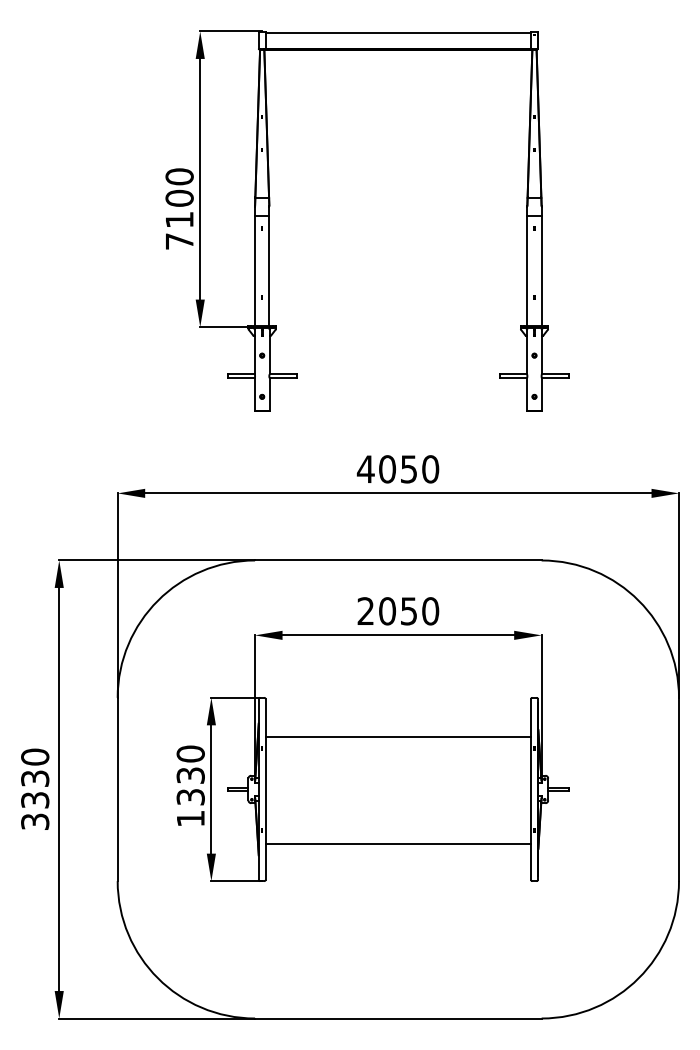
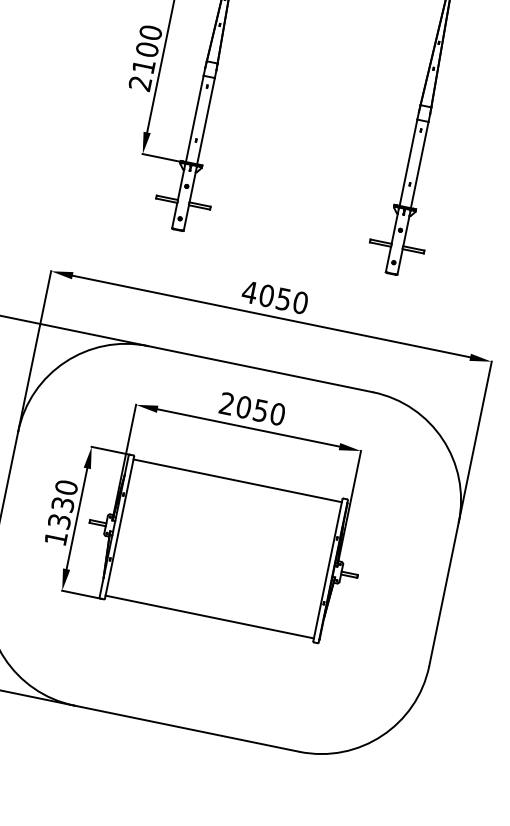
text: (179, 241) -> (140, 83), 7100 -> 2100
line: (398, 736) -> (237, 480), moved
line: (398, 844) -> (209, 617), moved

